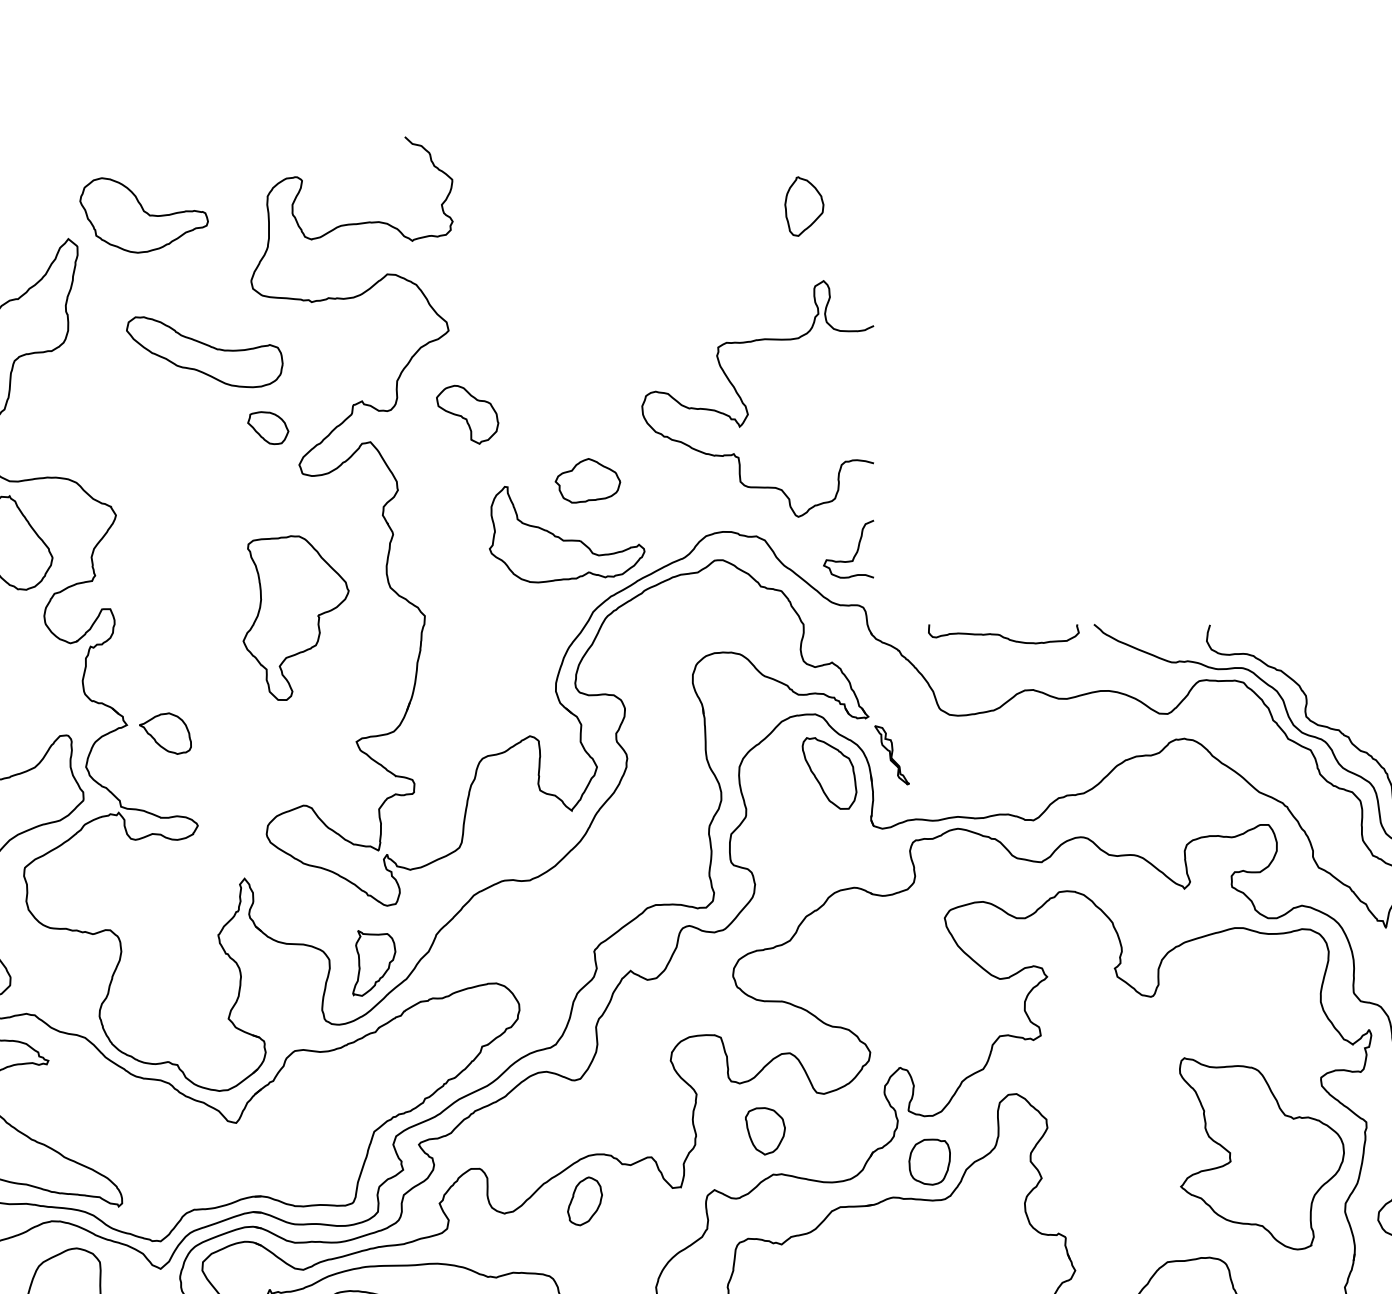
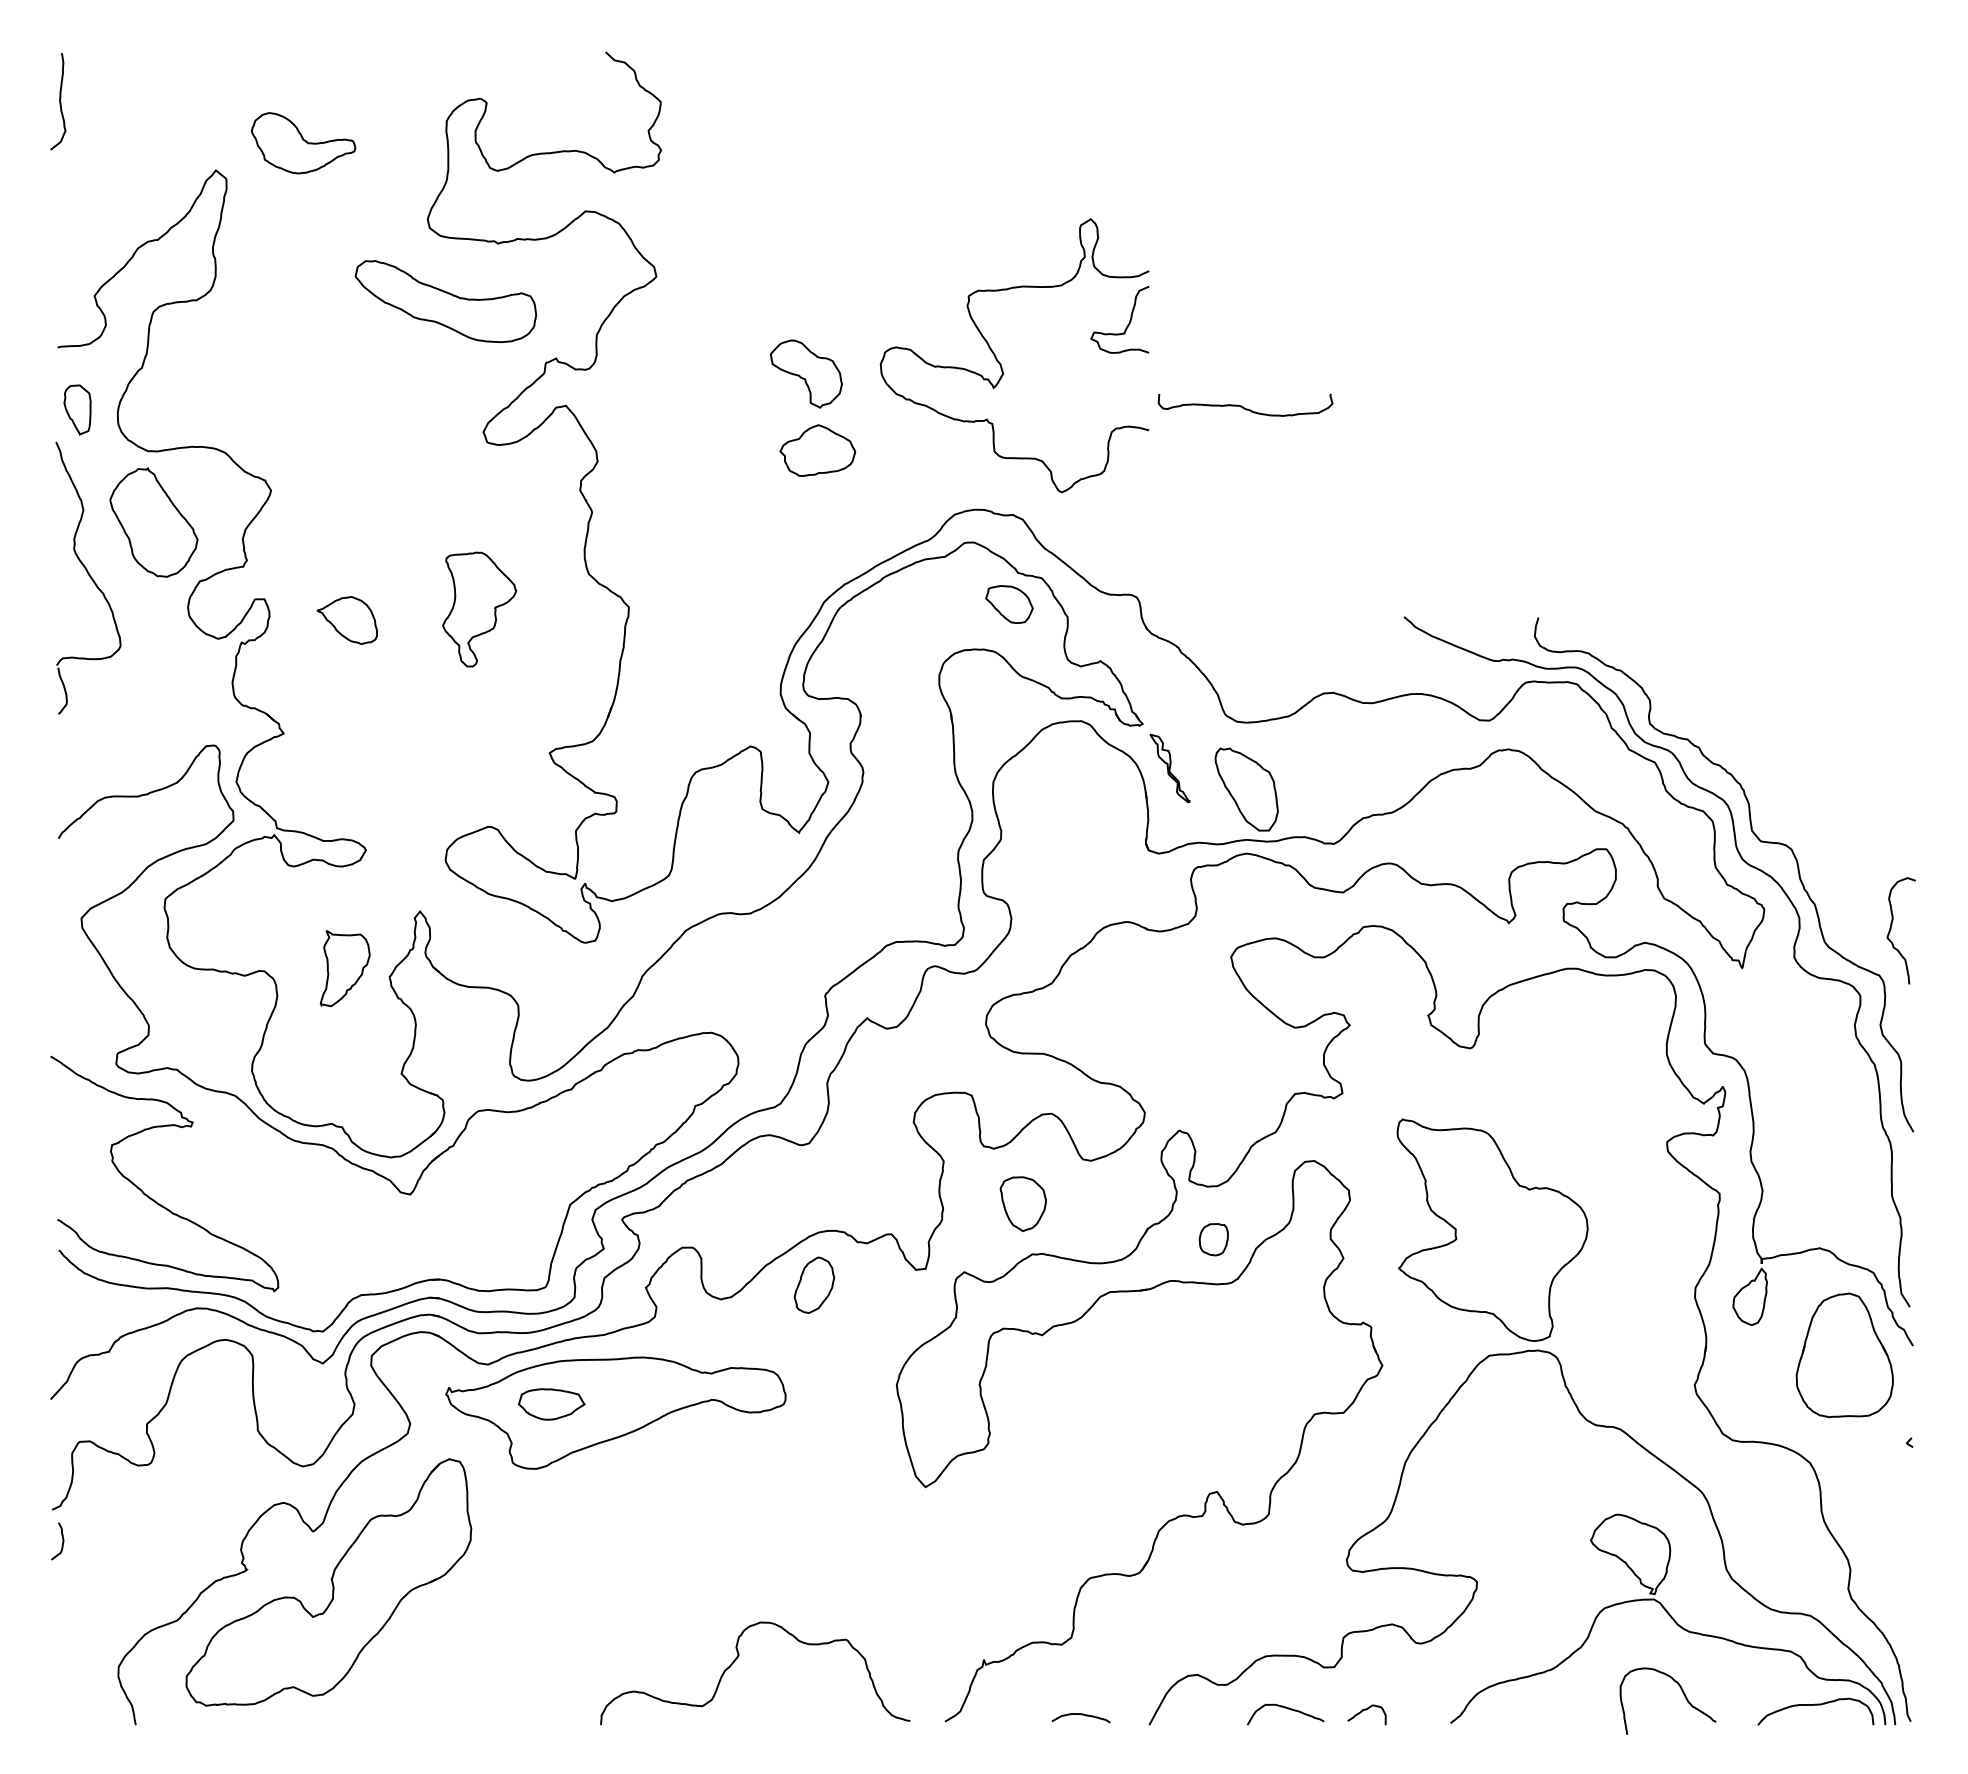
part: (804, 206) -> (1068, 132), removed
part: (144, 215) -> (303, 143), size x0.7
part: (204, 352) -> (445, 301), moved
part: (466, 414) -> (805, 373), moved
part: (268, 428) -> (1009, 604), moved
part: (567, 539) -> (794, 518), removed
curve: (855, 553) -> (1127, 324), moved
part: (295, 618) -> (479, 609), size x0.6
curve: (1002, 635) -> (1243, 406), moved
part: (164, 733) -> (346, 620), moved
part: (829, 773) -> (1246, 789), moved
part: (373, 963) -> (344, 968), moved
part: (1261, 1153) -> (1492, 1229), moved
part: (929, 1161) -> (1213, 1239), size x0.6

